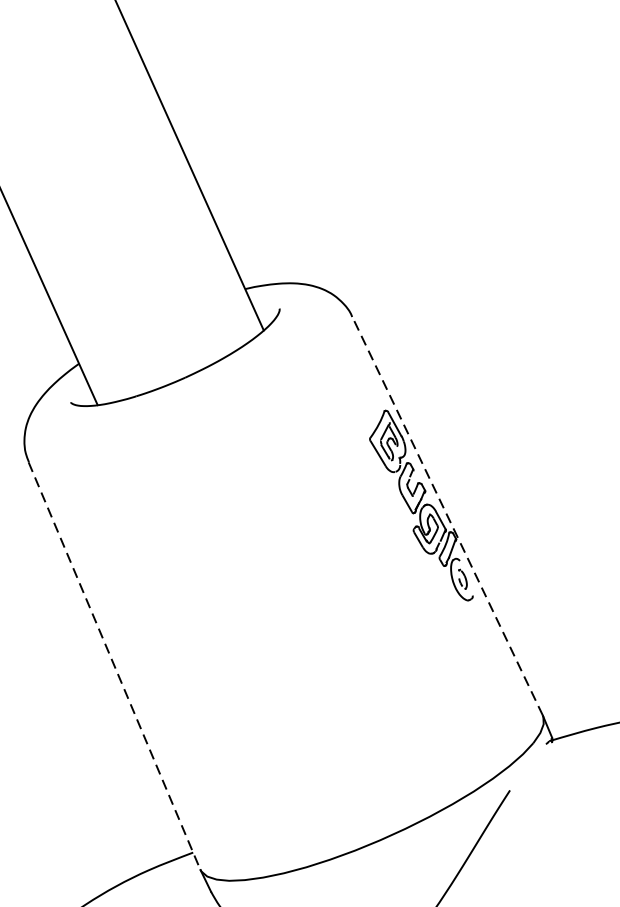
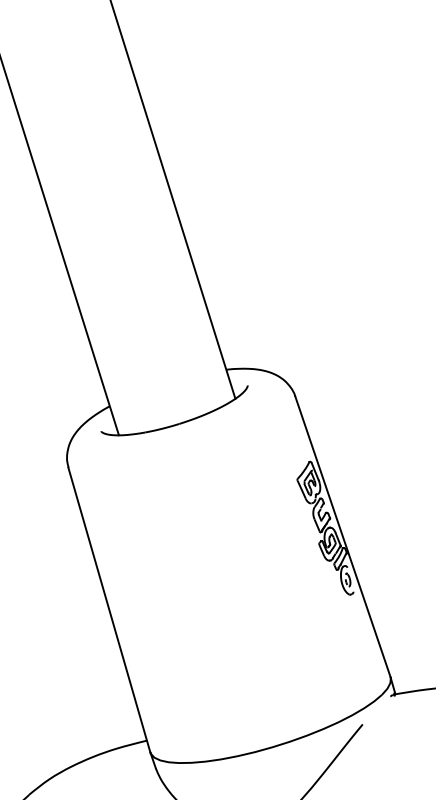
line: (446, 515) -> (342, 536), dashed -> solid
line: (114, 666) -> (109, 610), dashed -> solid

